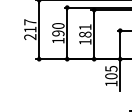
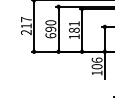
text: (57, 40) -> (50, 35), 190 -> 690
text: (110, 68) -> (96, 59), 105 -> 106

